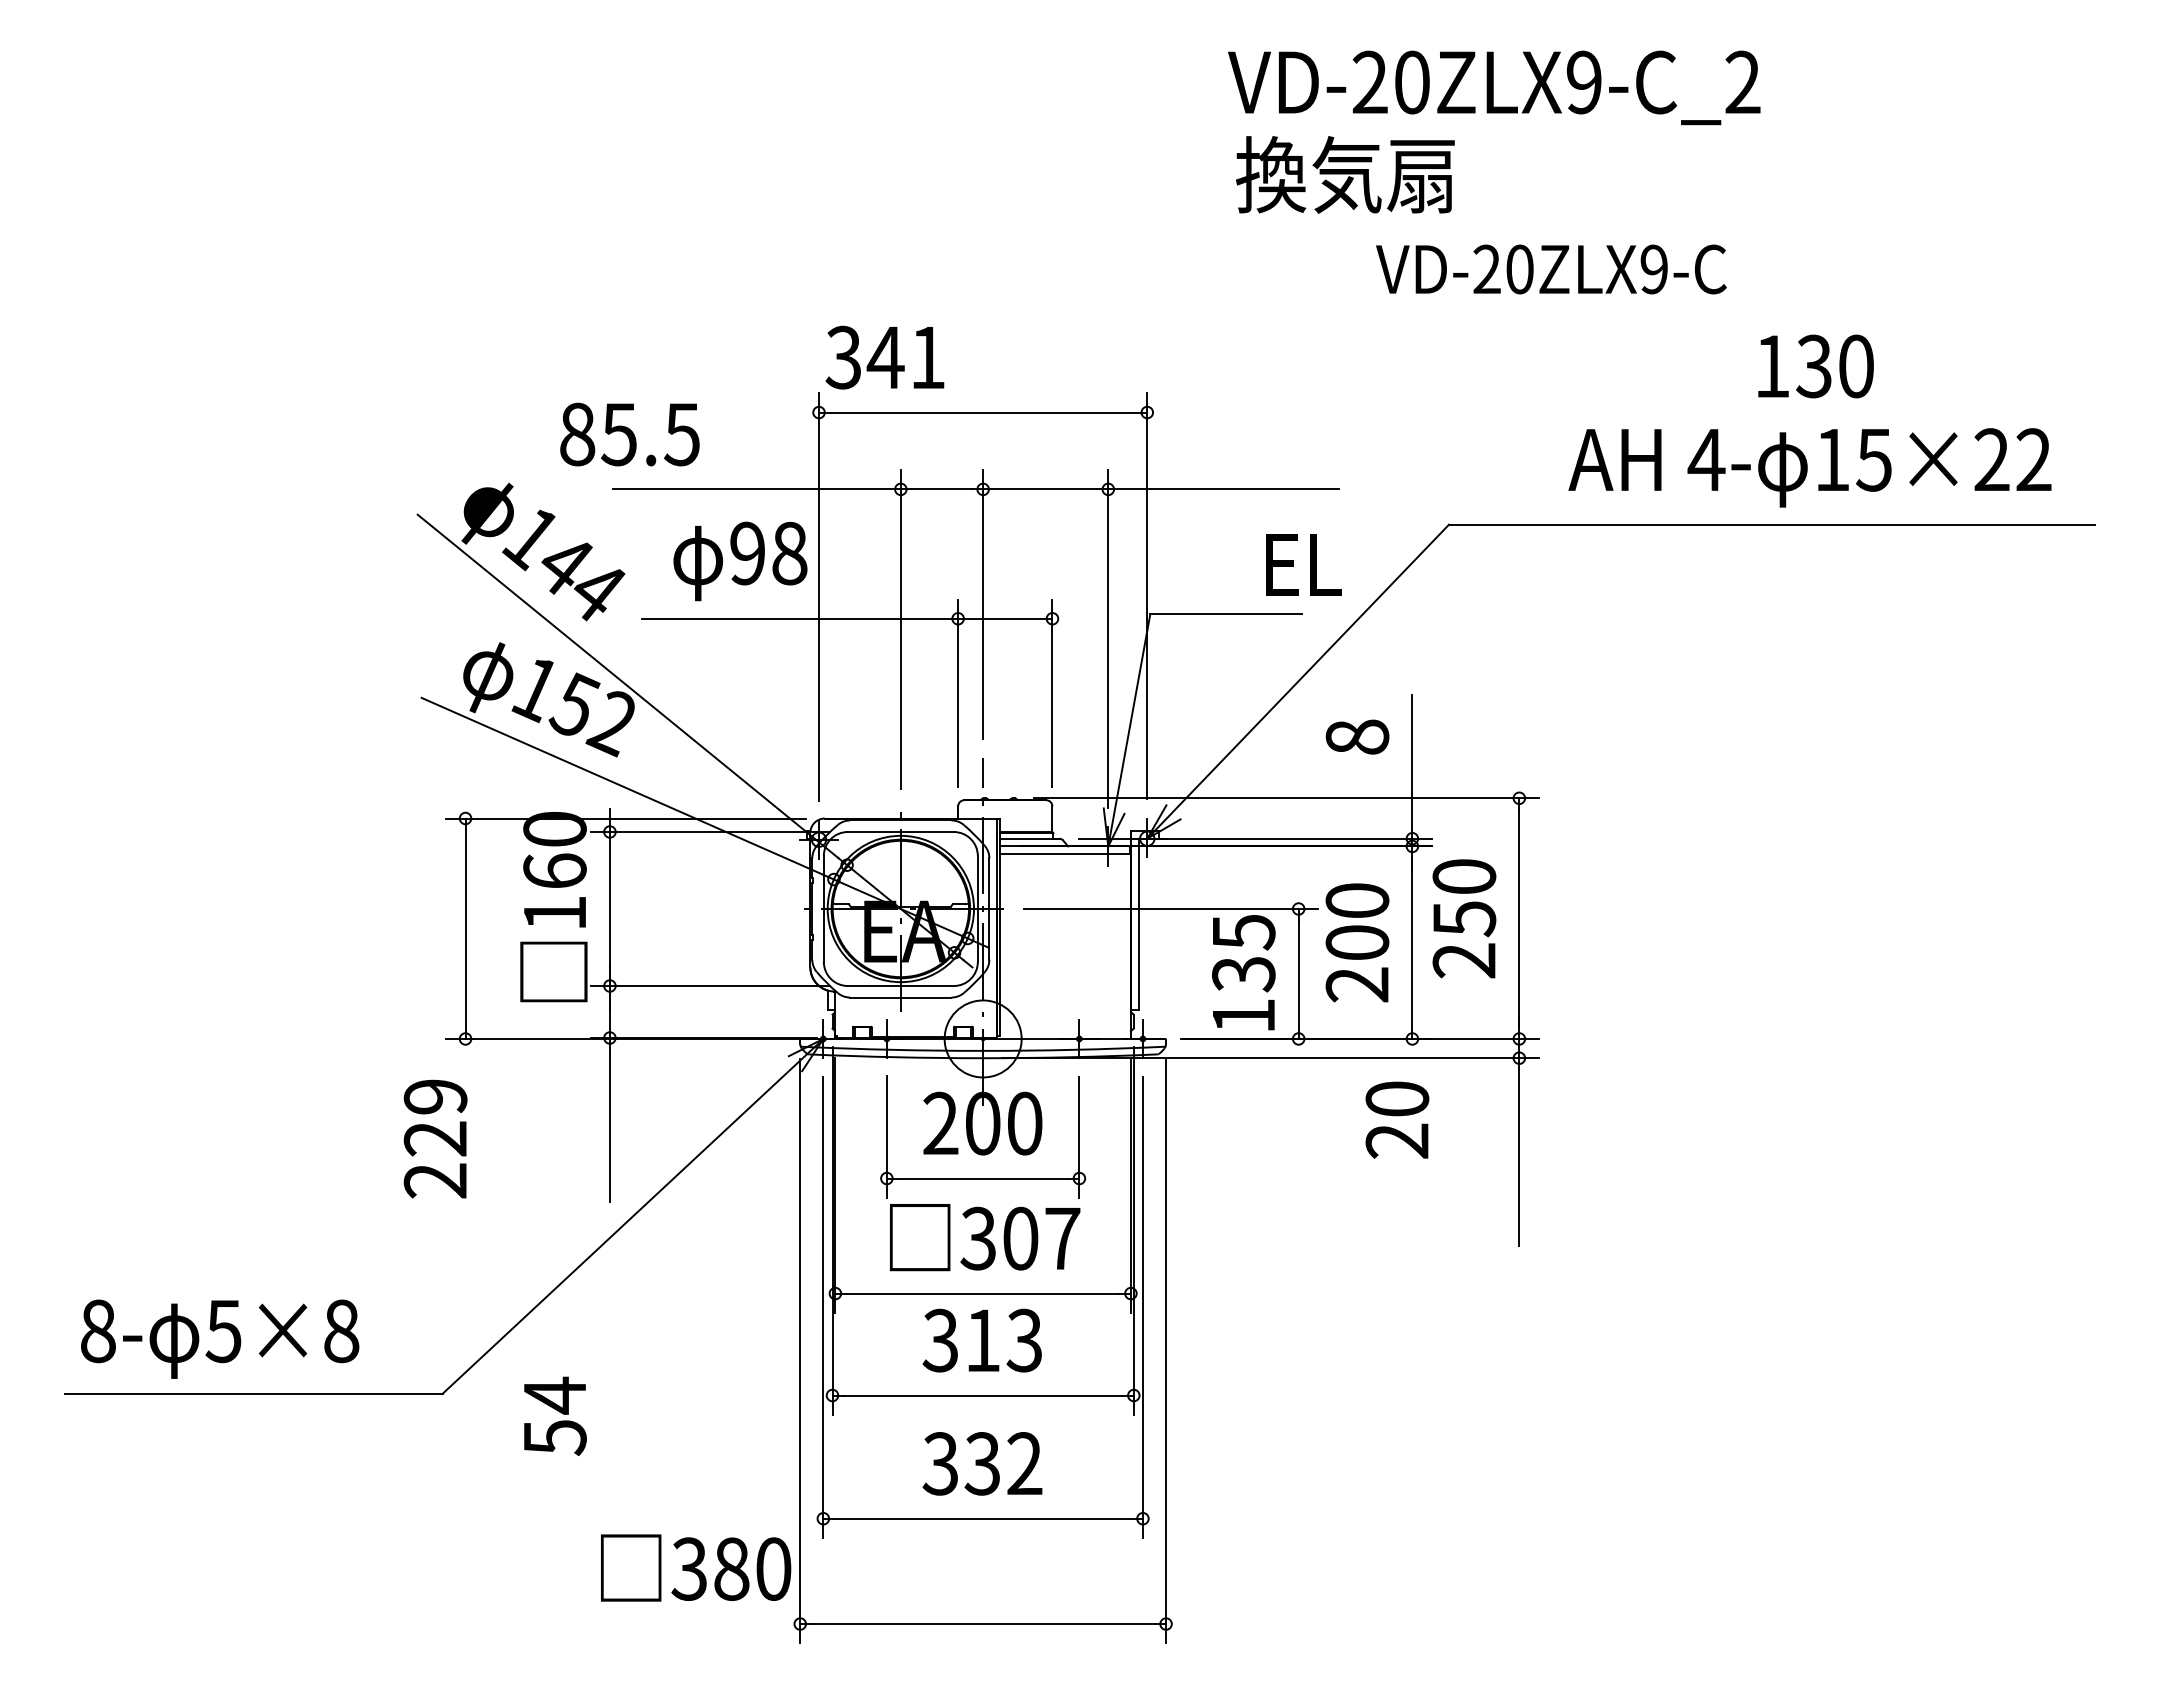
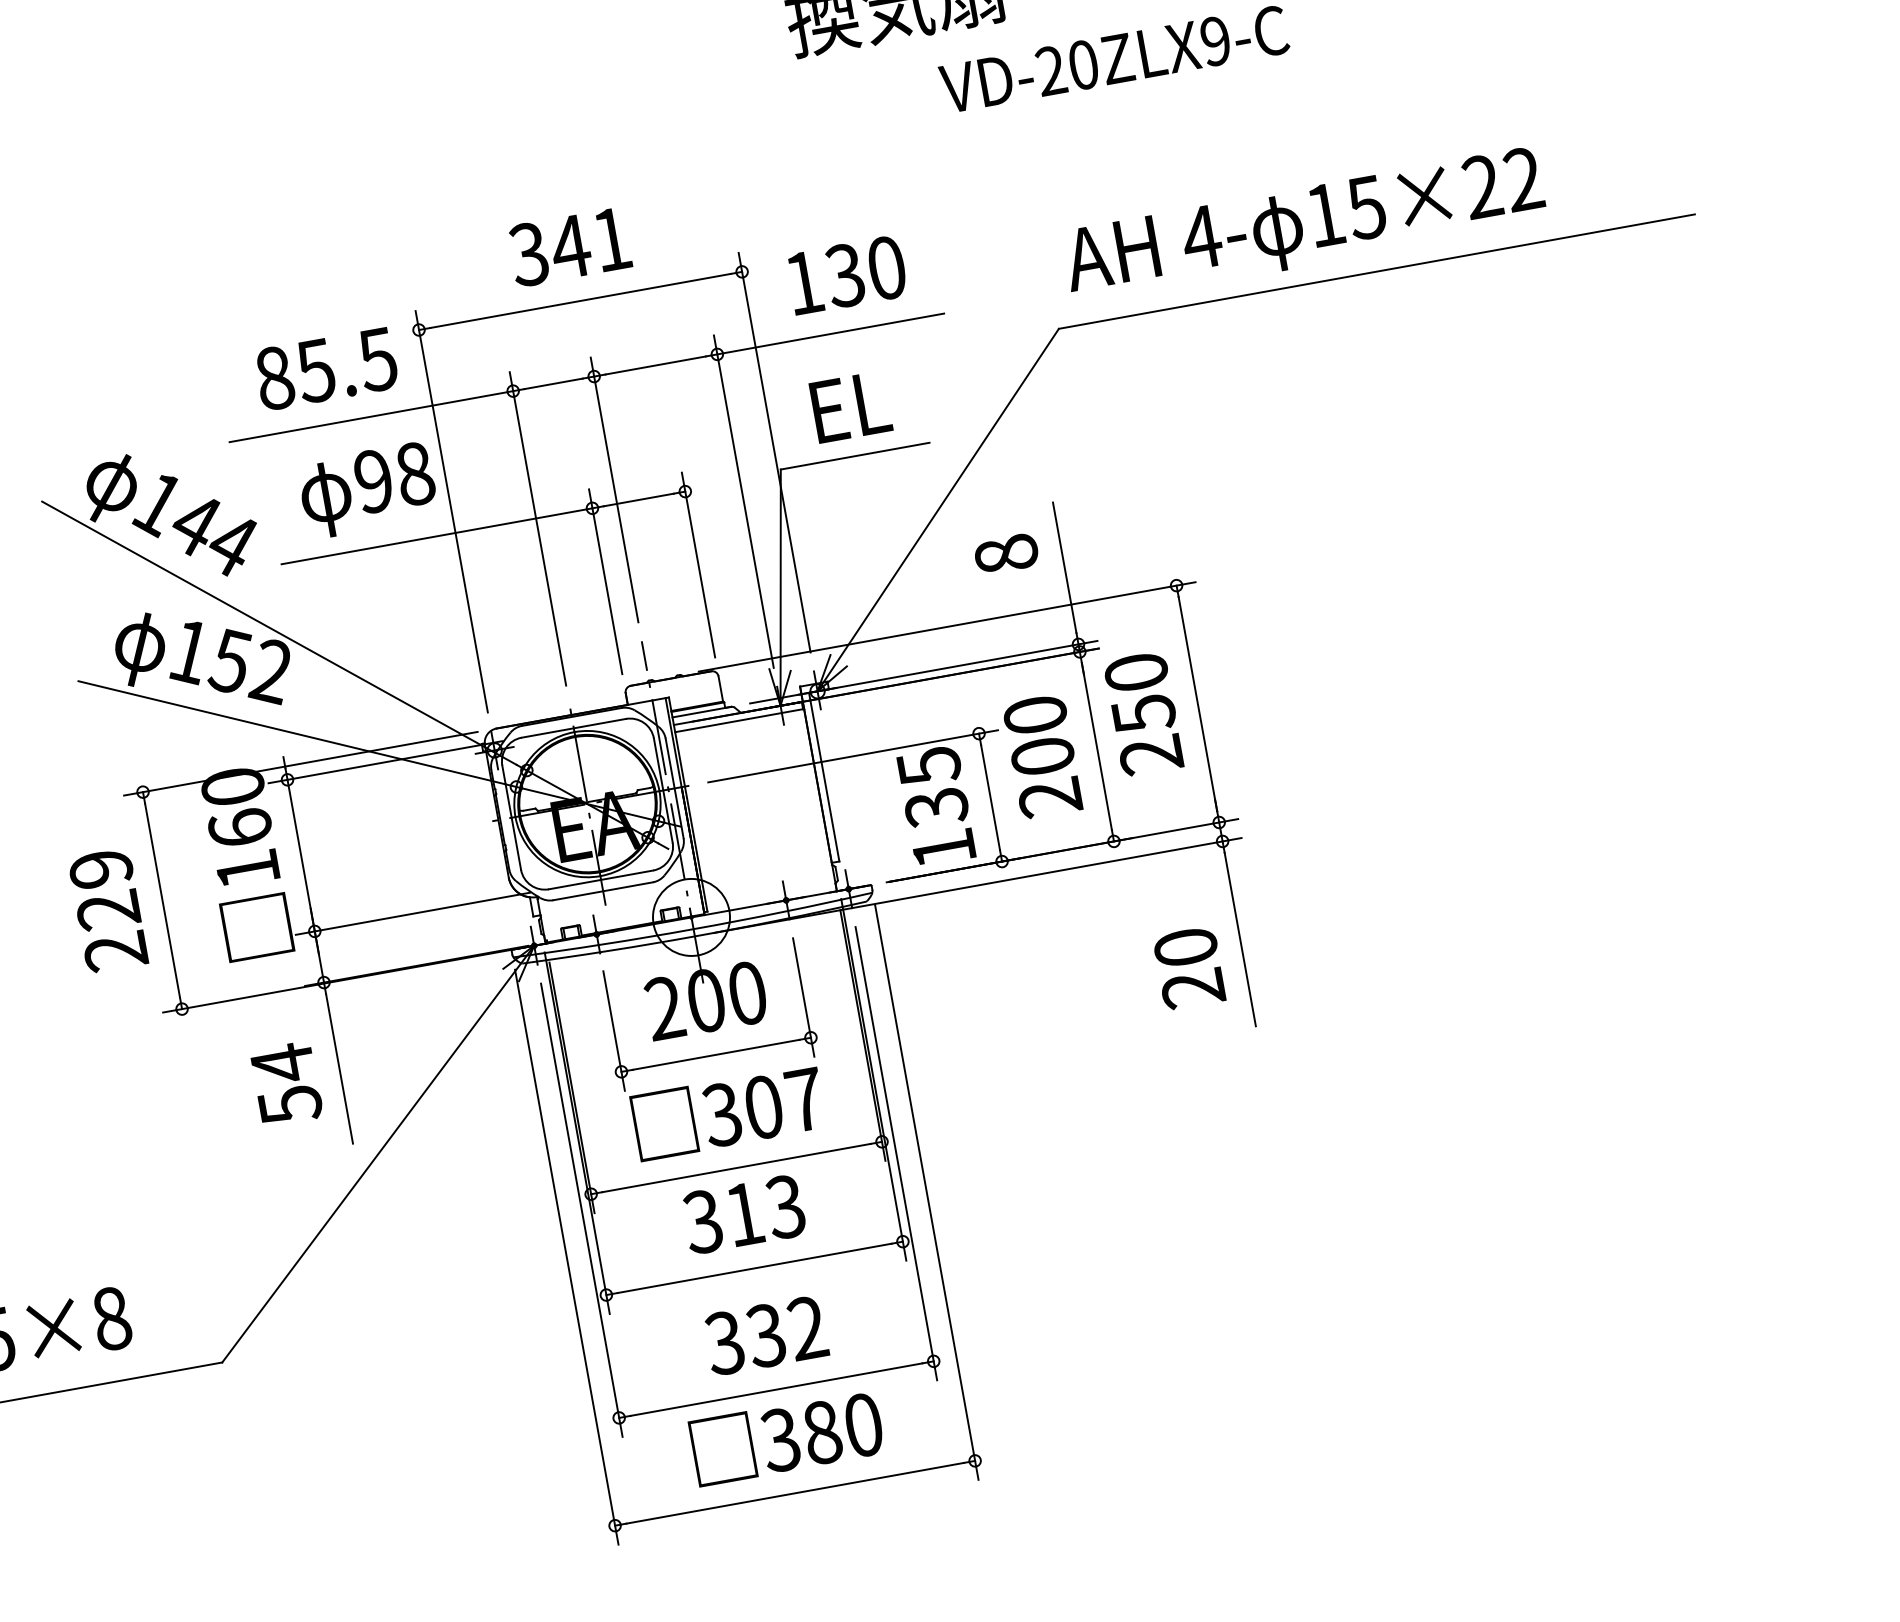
text: (884, 357) -> (569, 247), moved
text: (1815, 366) -> (846, 275), moved
text: (629, 434) -> (325, 369), moved
text: (1809, 467) -> (1304, 226), moved
text: (1303, 564) -> (850, 406), moved
text: (1397, 1119) -> (1189, 967), moved
text: (435, 1138) -> (108, 910), moved
text: (555, 1415) -> (286, 1083), moved
text: (696, 1567) -> (787, 1437), moved

